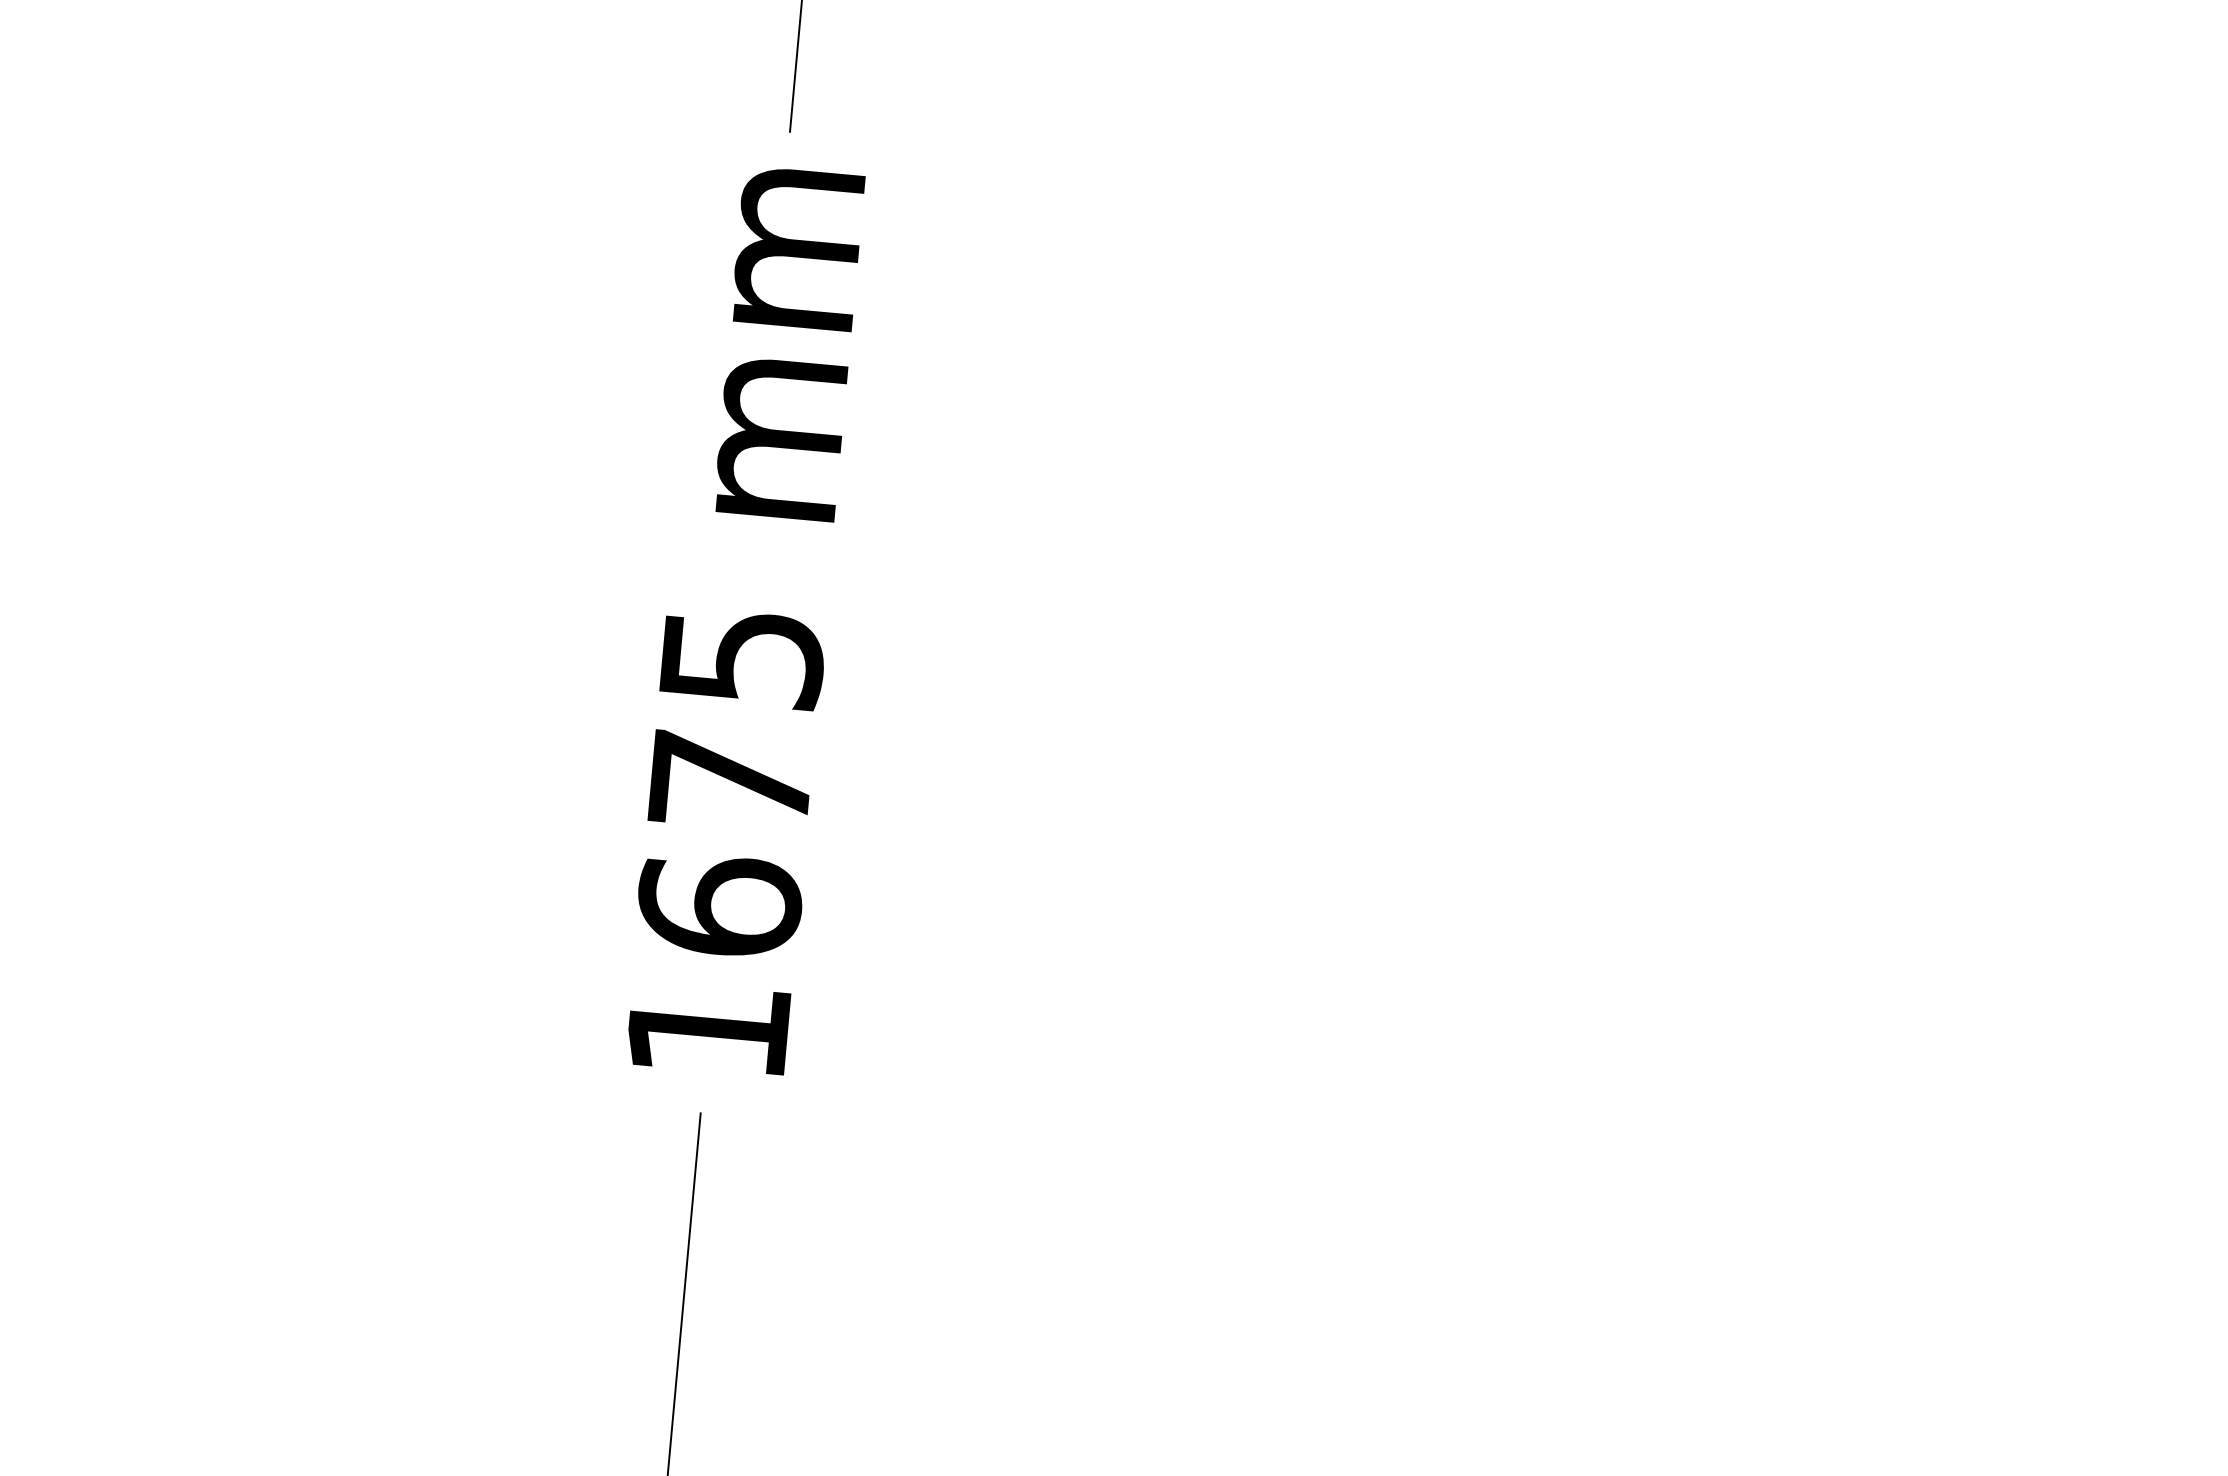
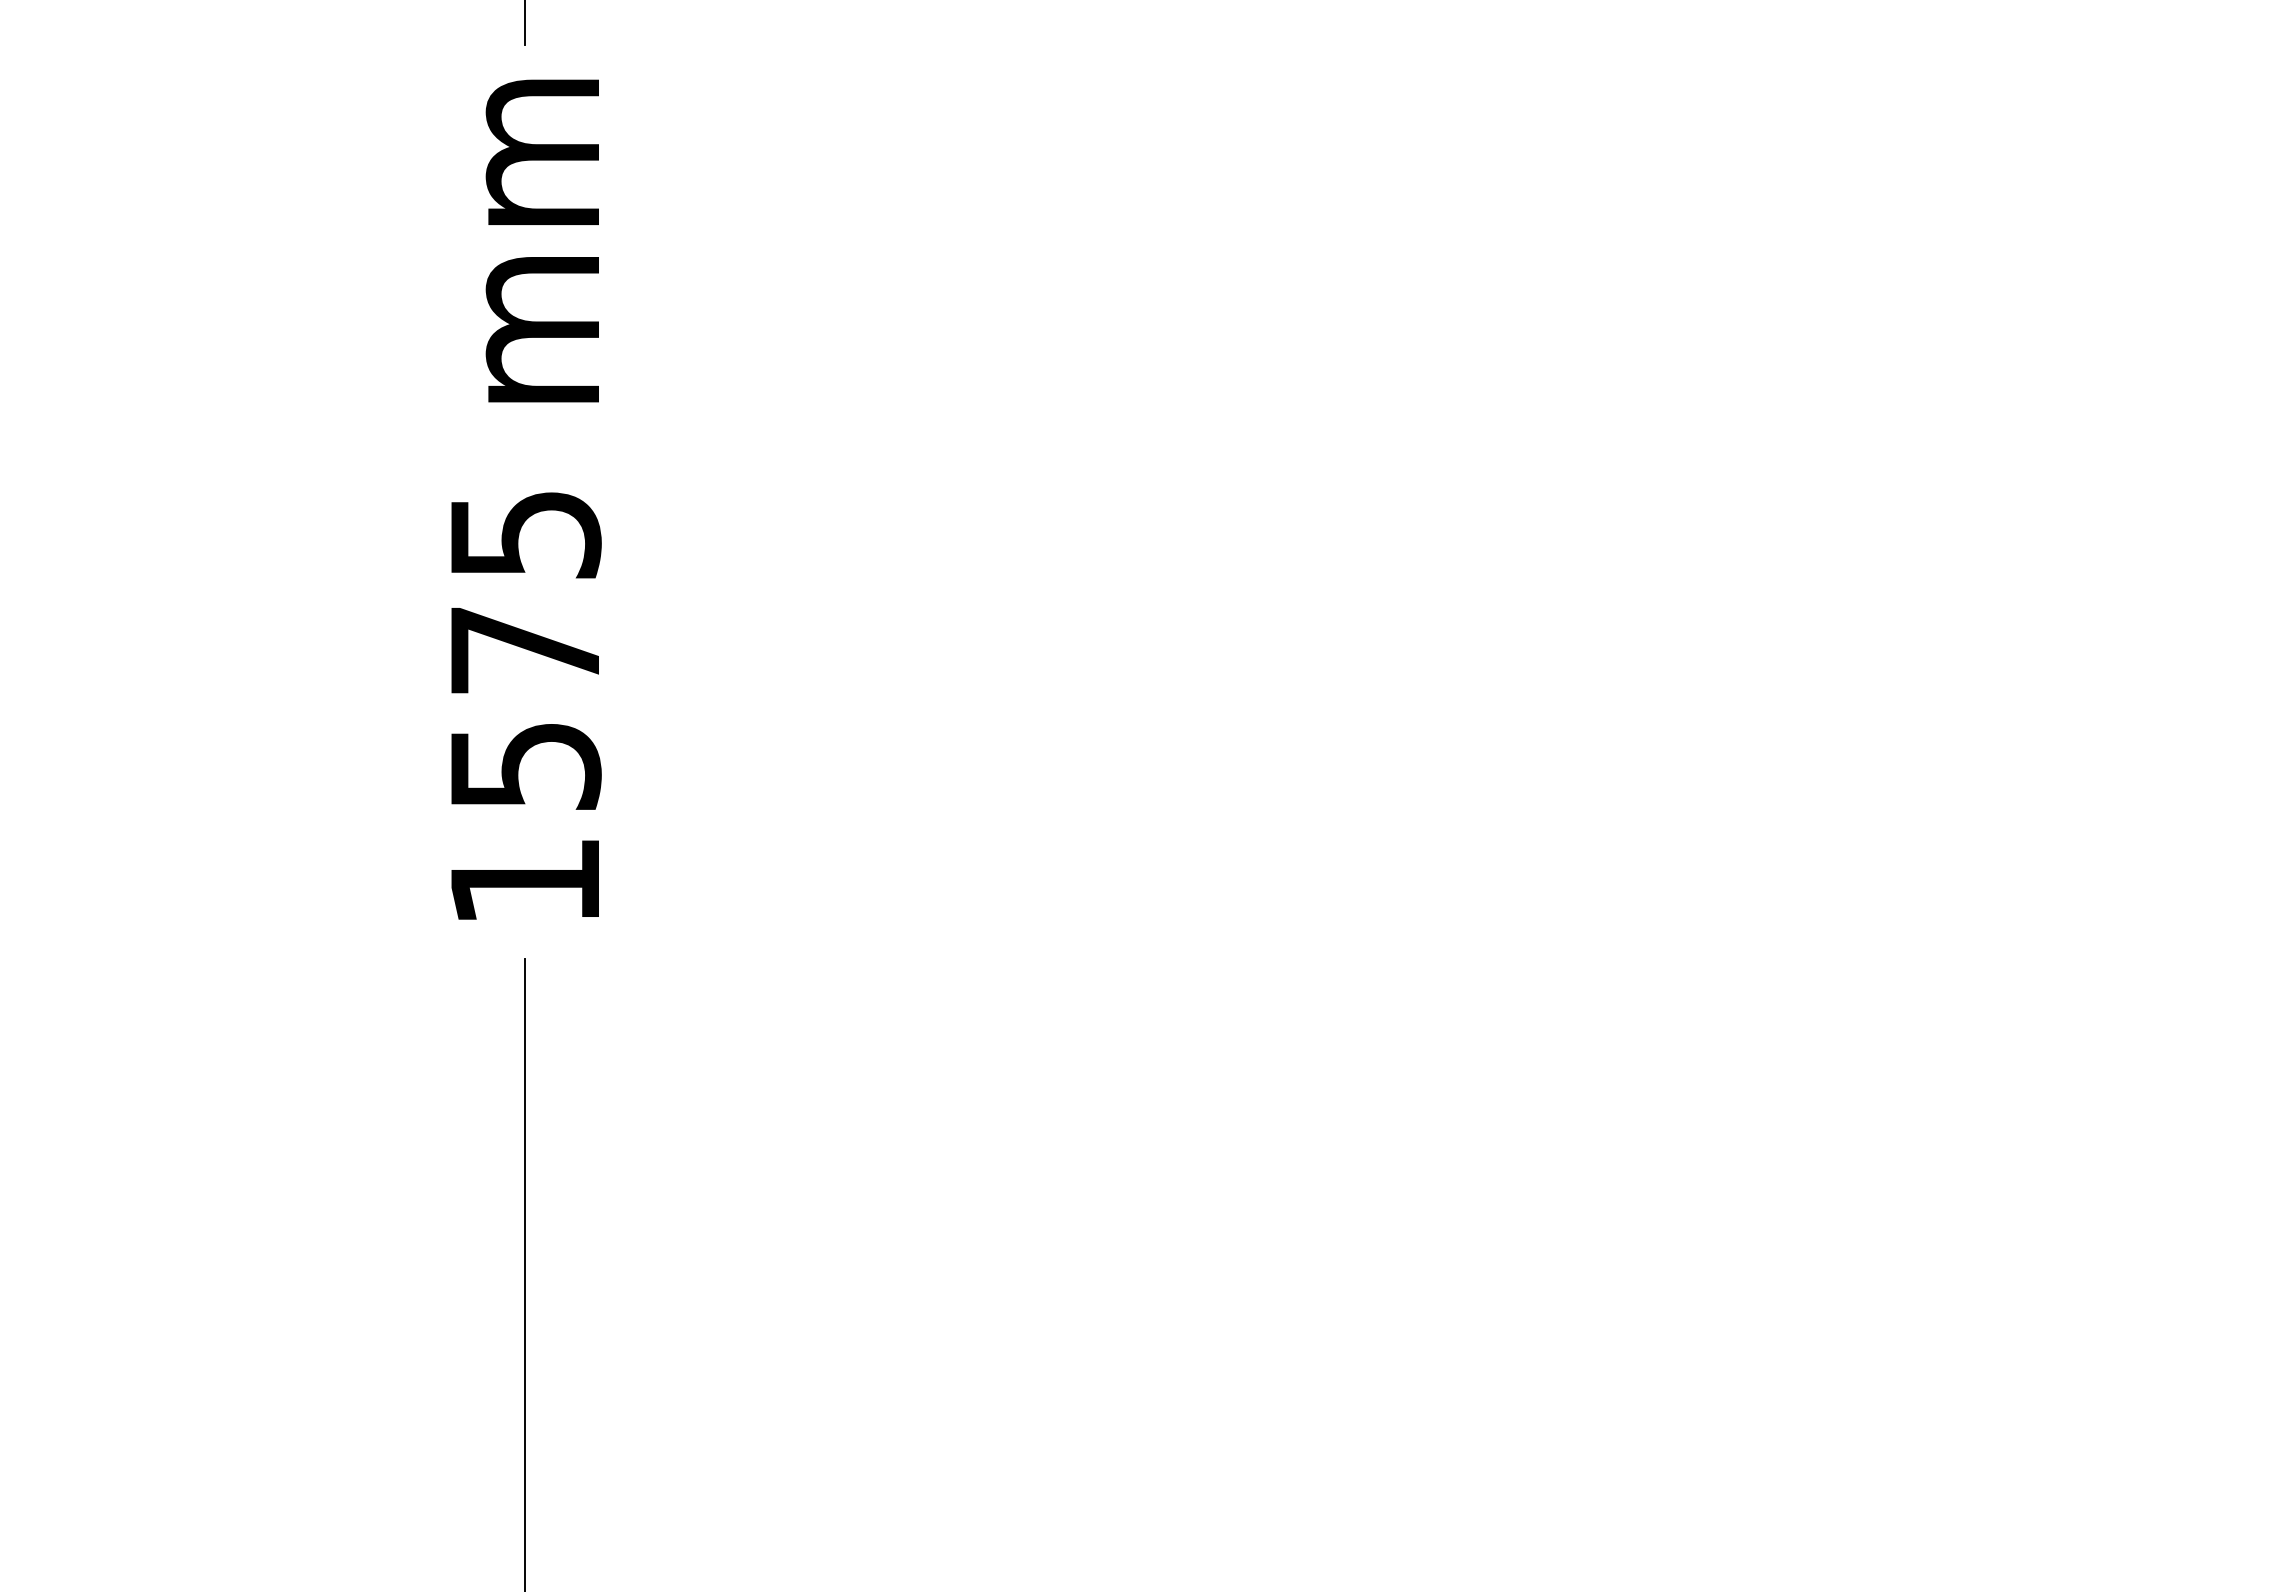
text: (719, 905) -> (525, 765), 1675 -> 1575

